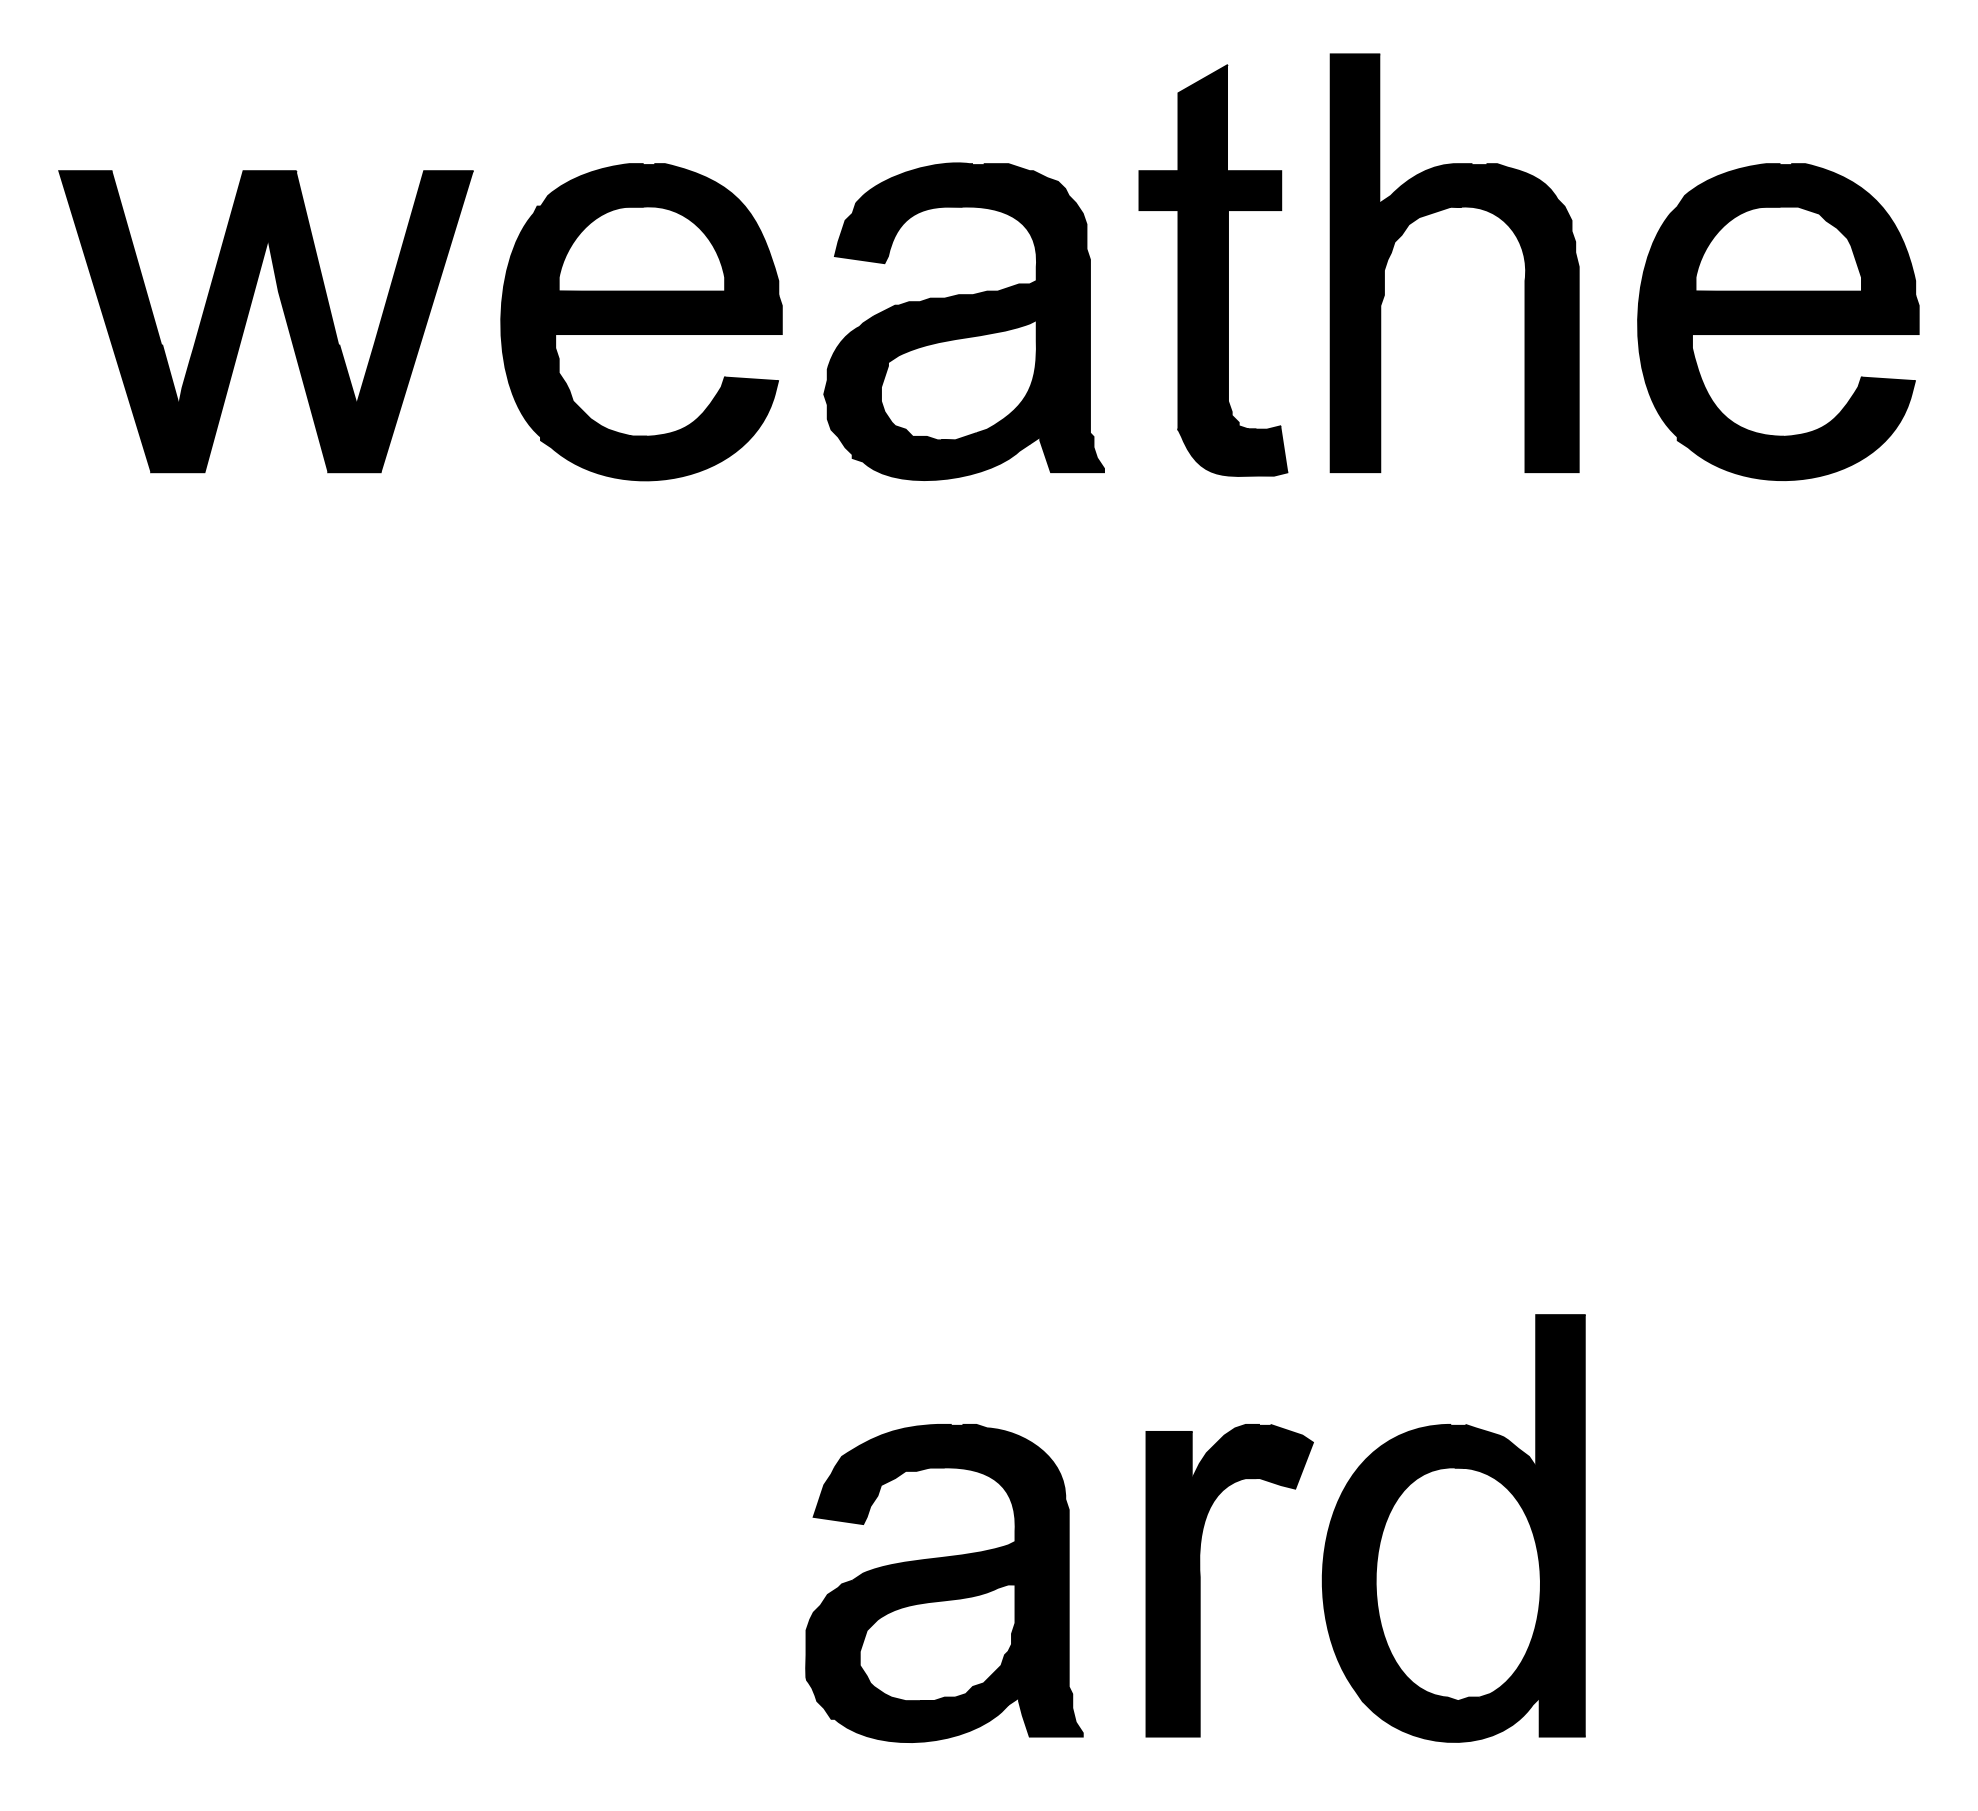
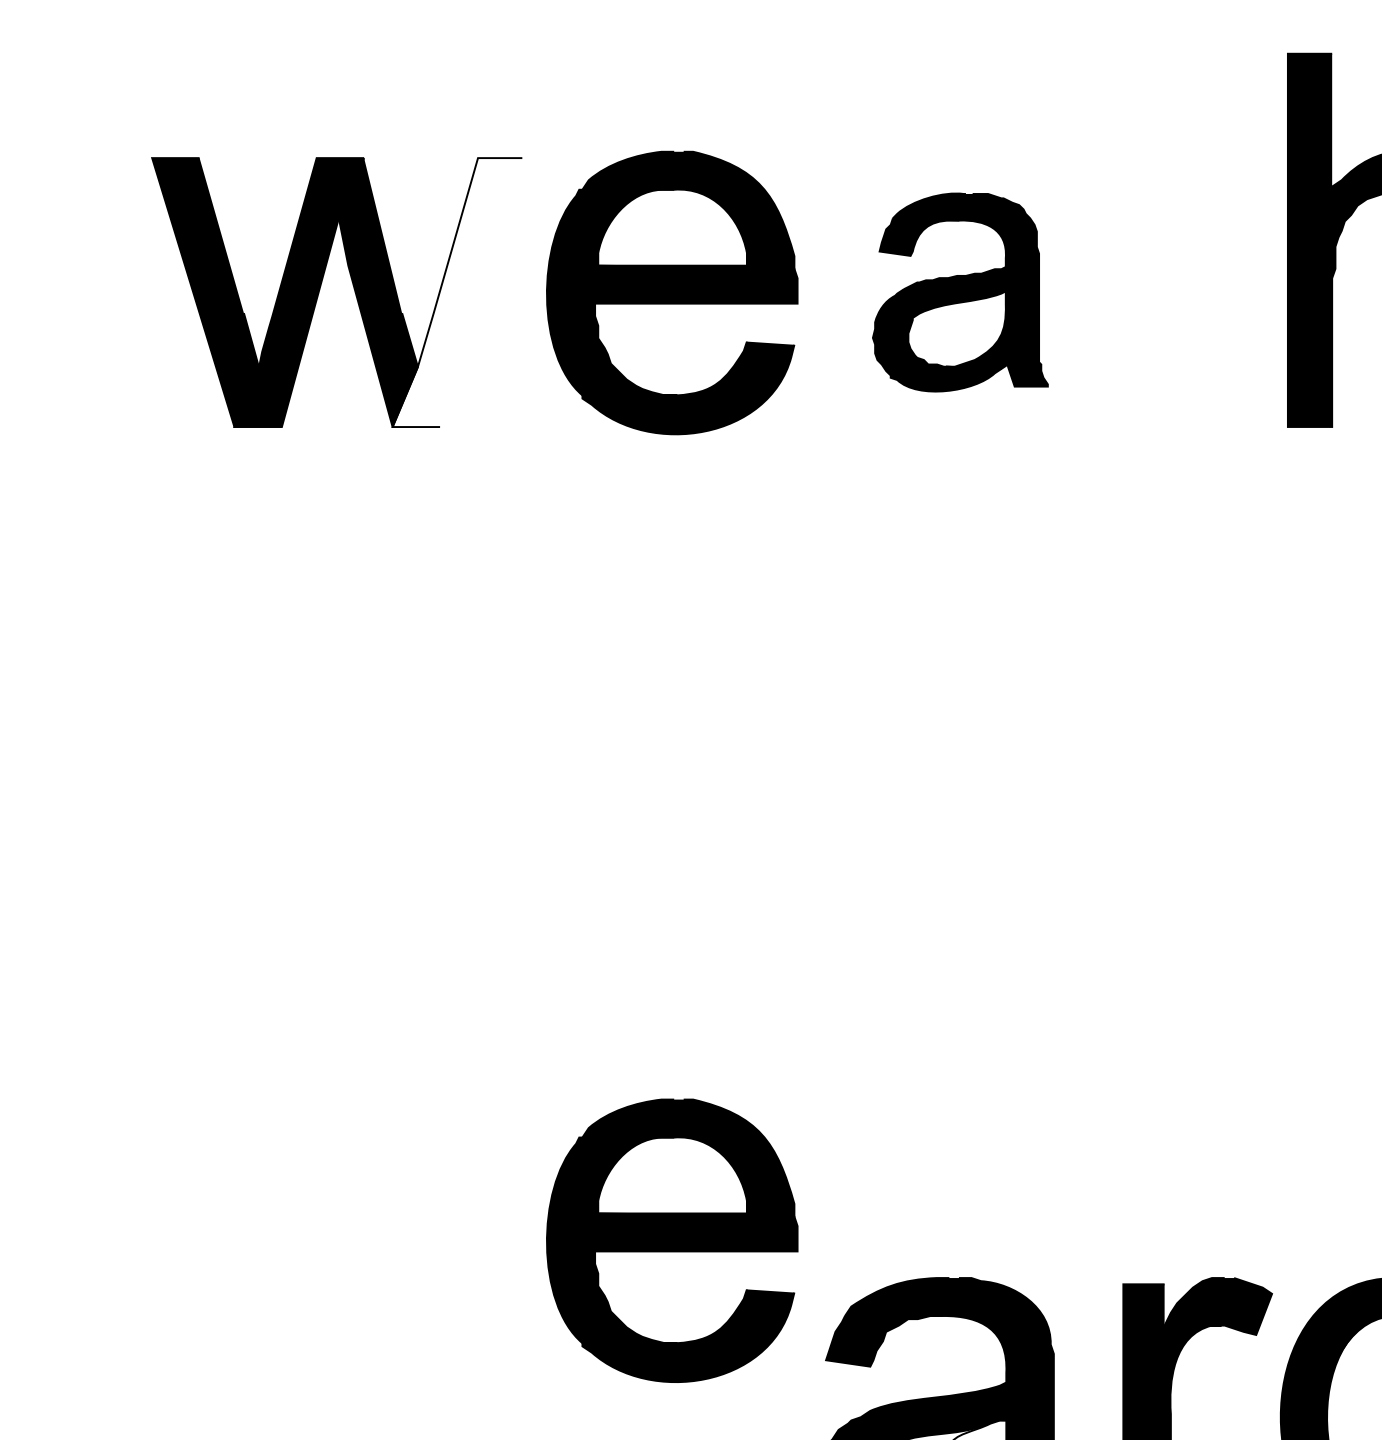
part: (1213, 270) -> (1183, 246), removed
fill: (400, 321) -> (456, 292), removed
part: (963, 321) -> (959, 292), size x0.7
part: (641, 1383) -> (672, 1241), added

